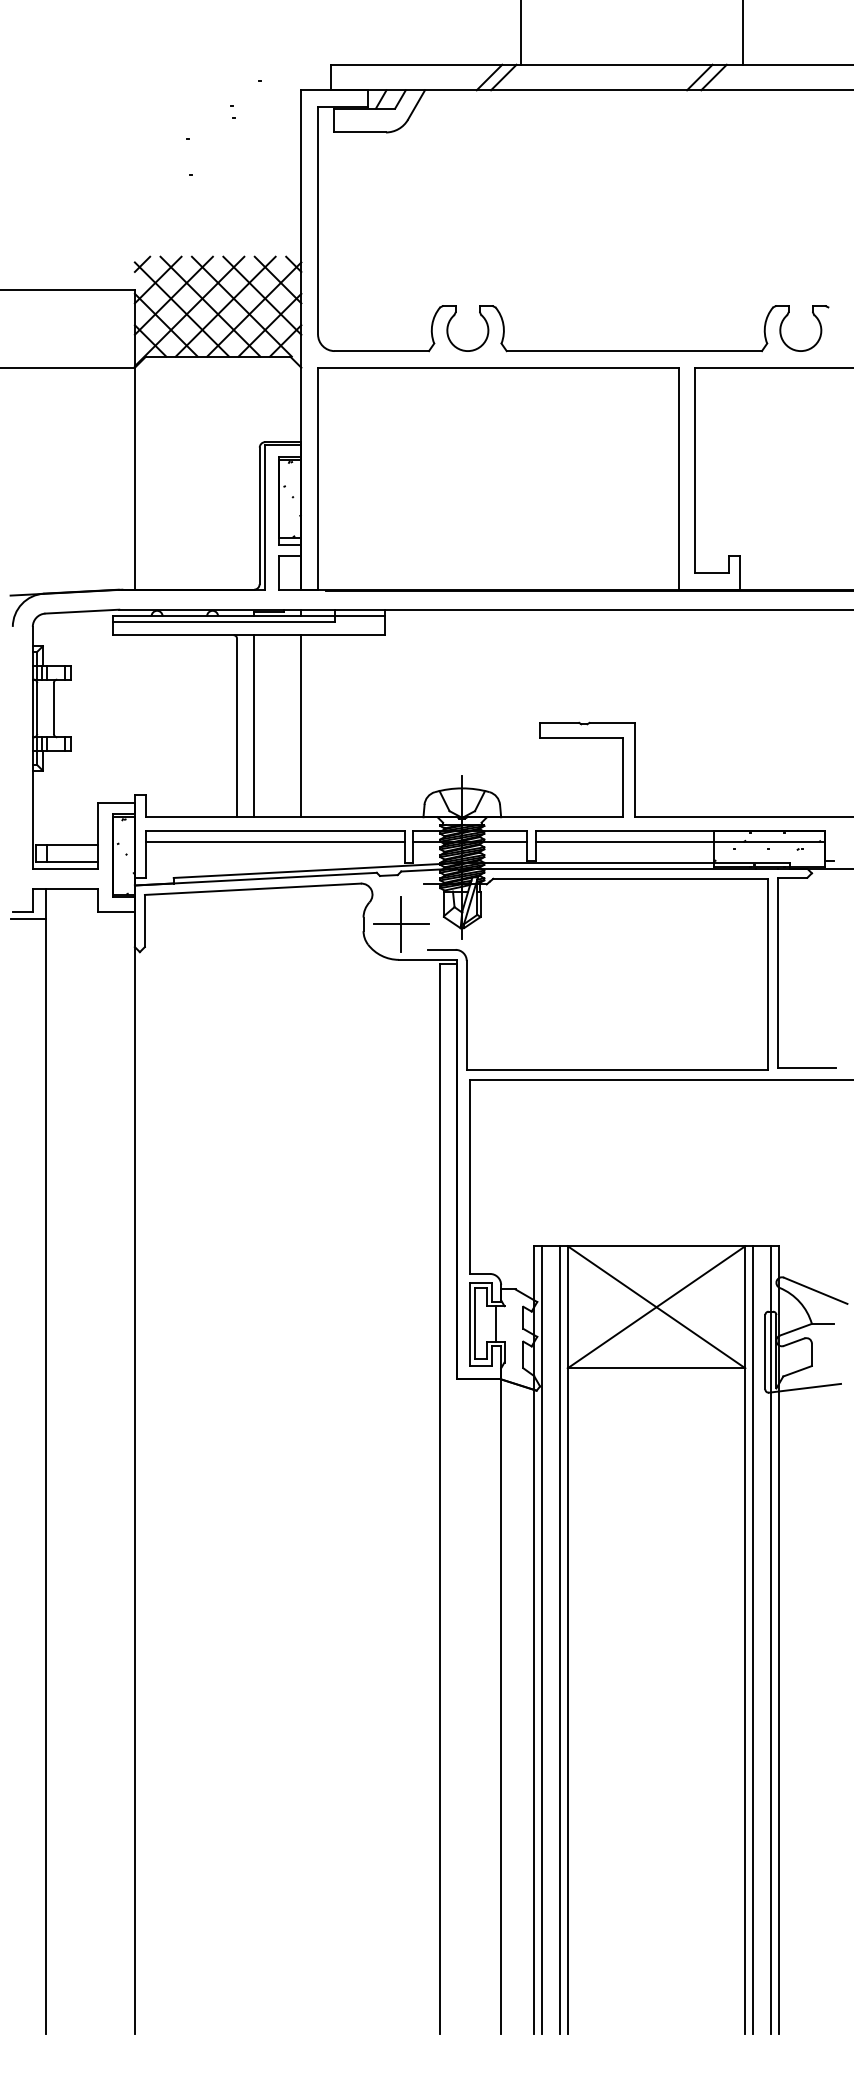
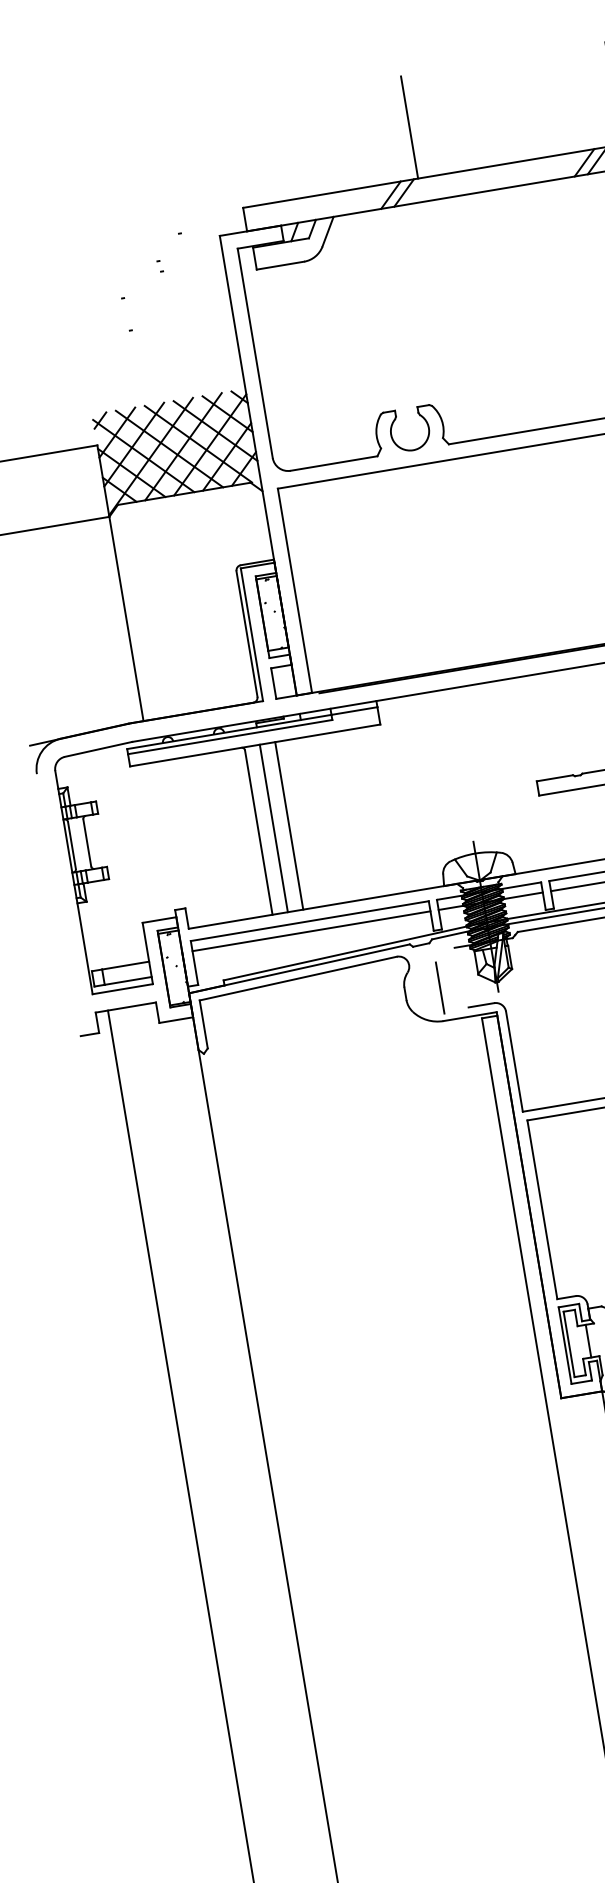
line: (301, 726) -> (289, 826), moved
line: (28, 918) -> (96, 1040), removed
line: (401, 924) -> (440, 988), removed

